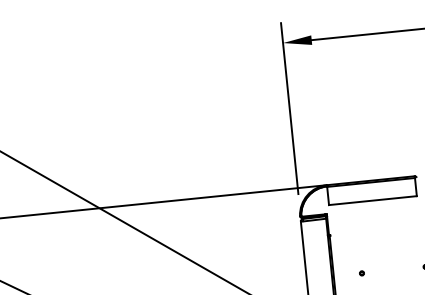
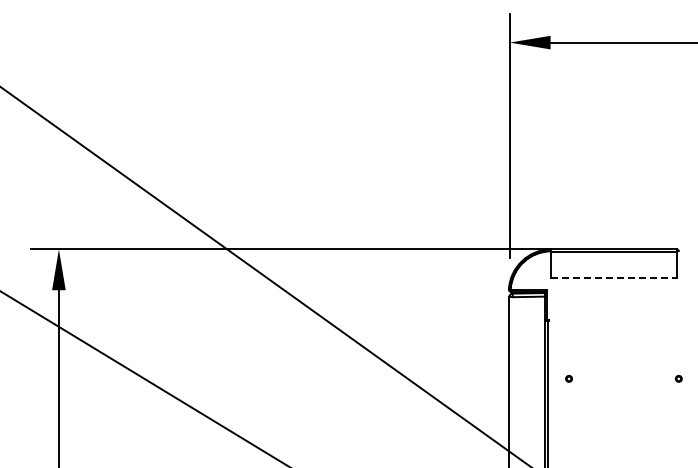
line: (372, 200) -> (613, 277), solid -> dashed
part: (361, 273) -> (568, 378), moved

